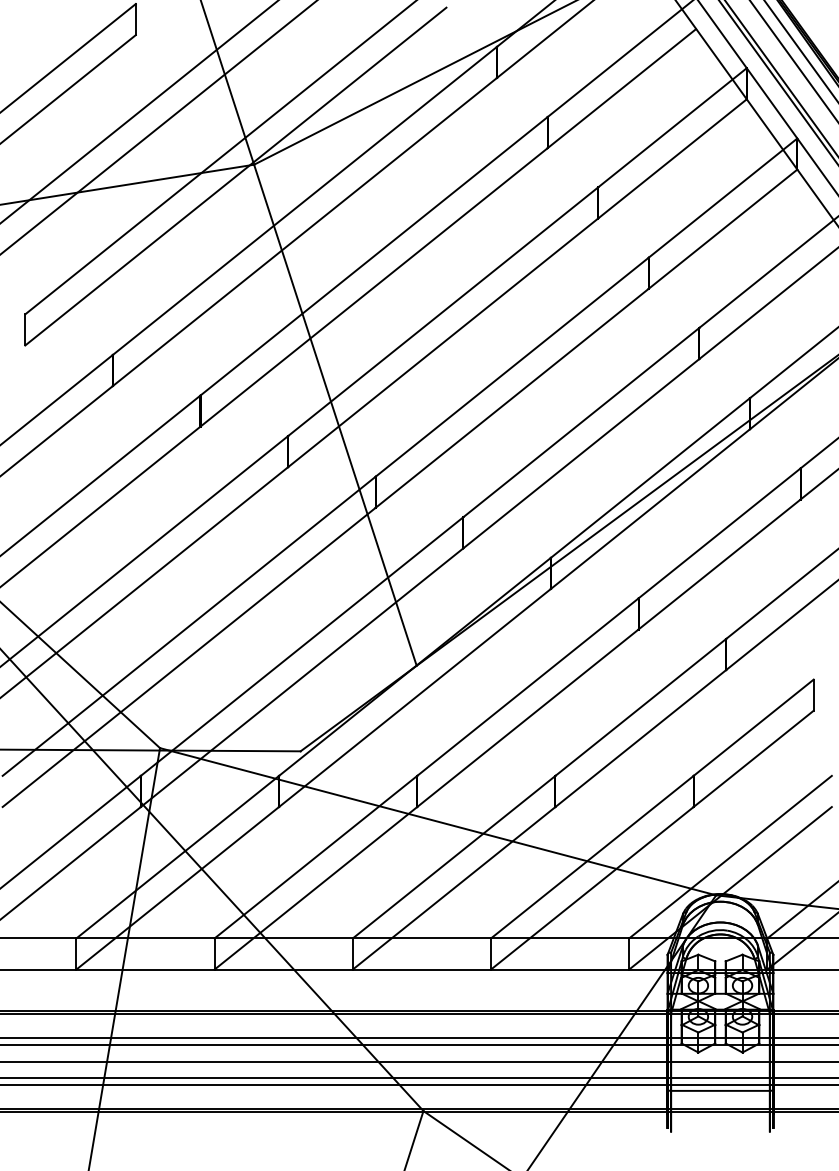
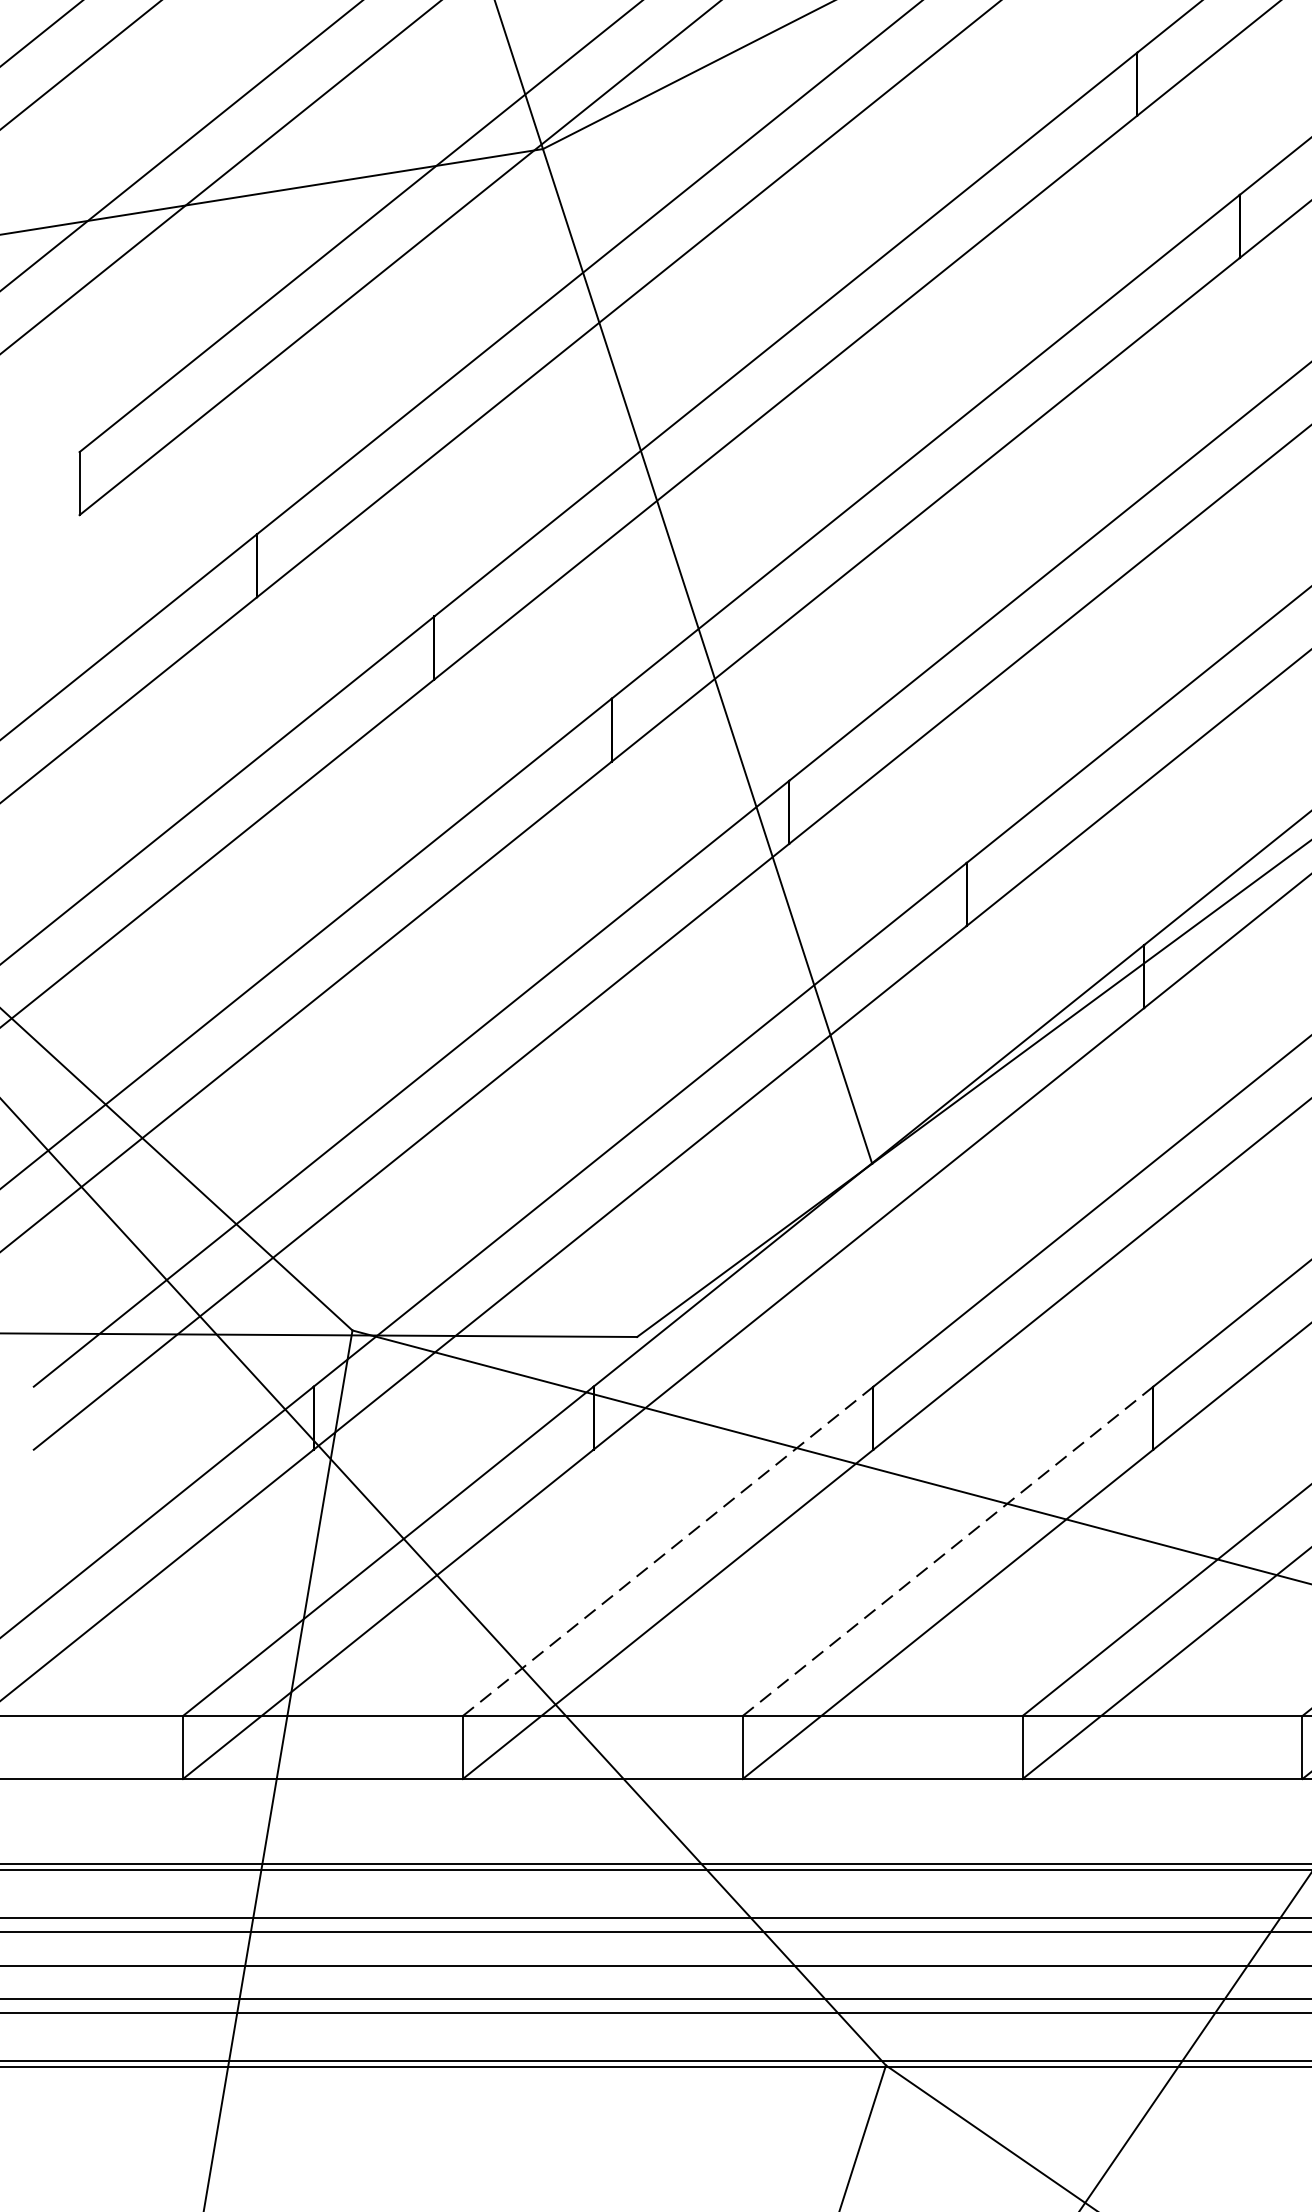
line: (315, 857) -> (667, 1551), solid -> dashed
line: (454, 857) -> (948, 1551), solid -> dashed

